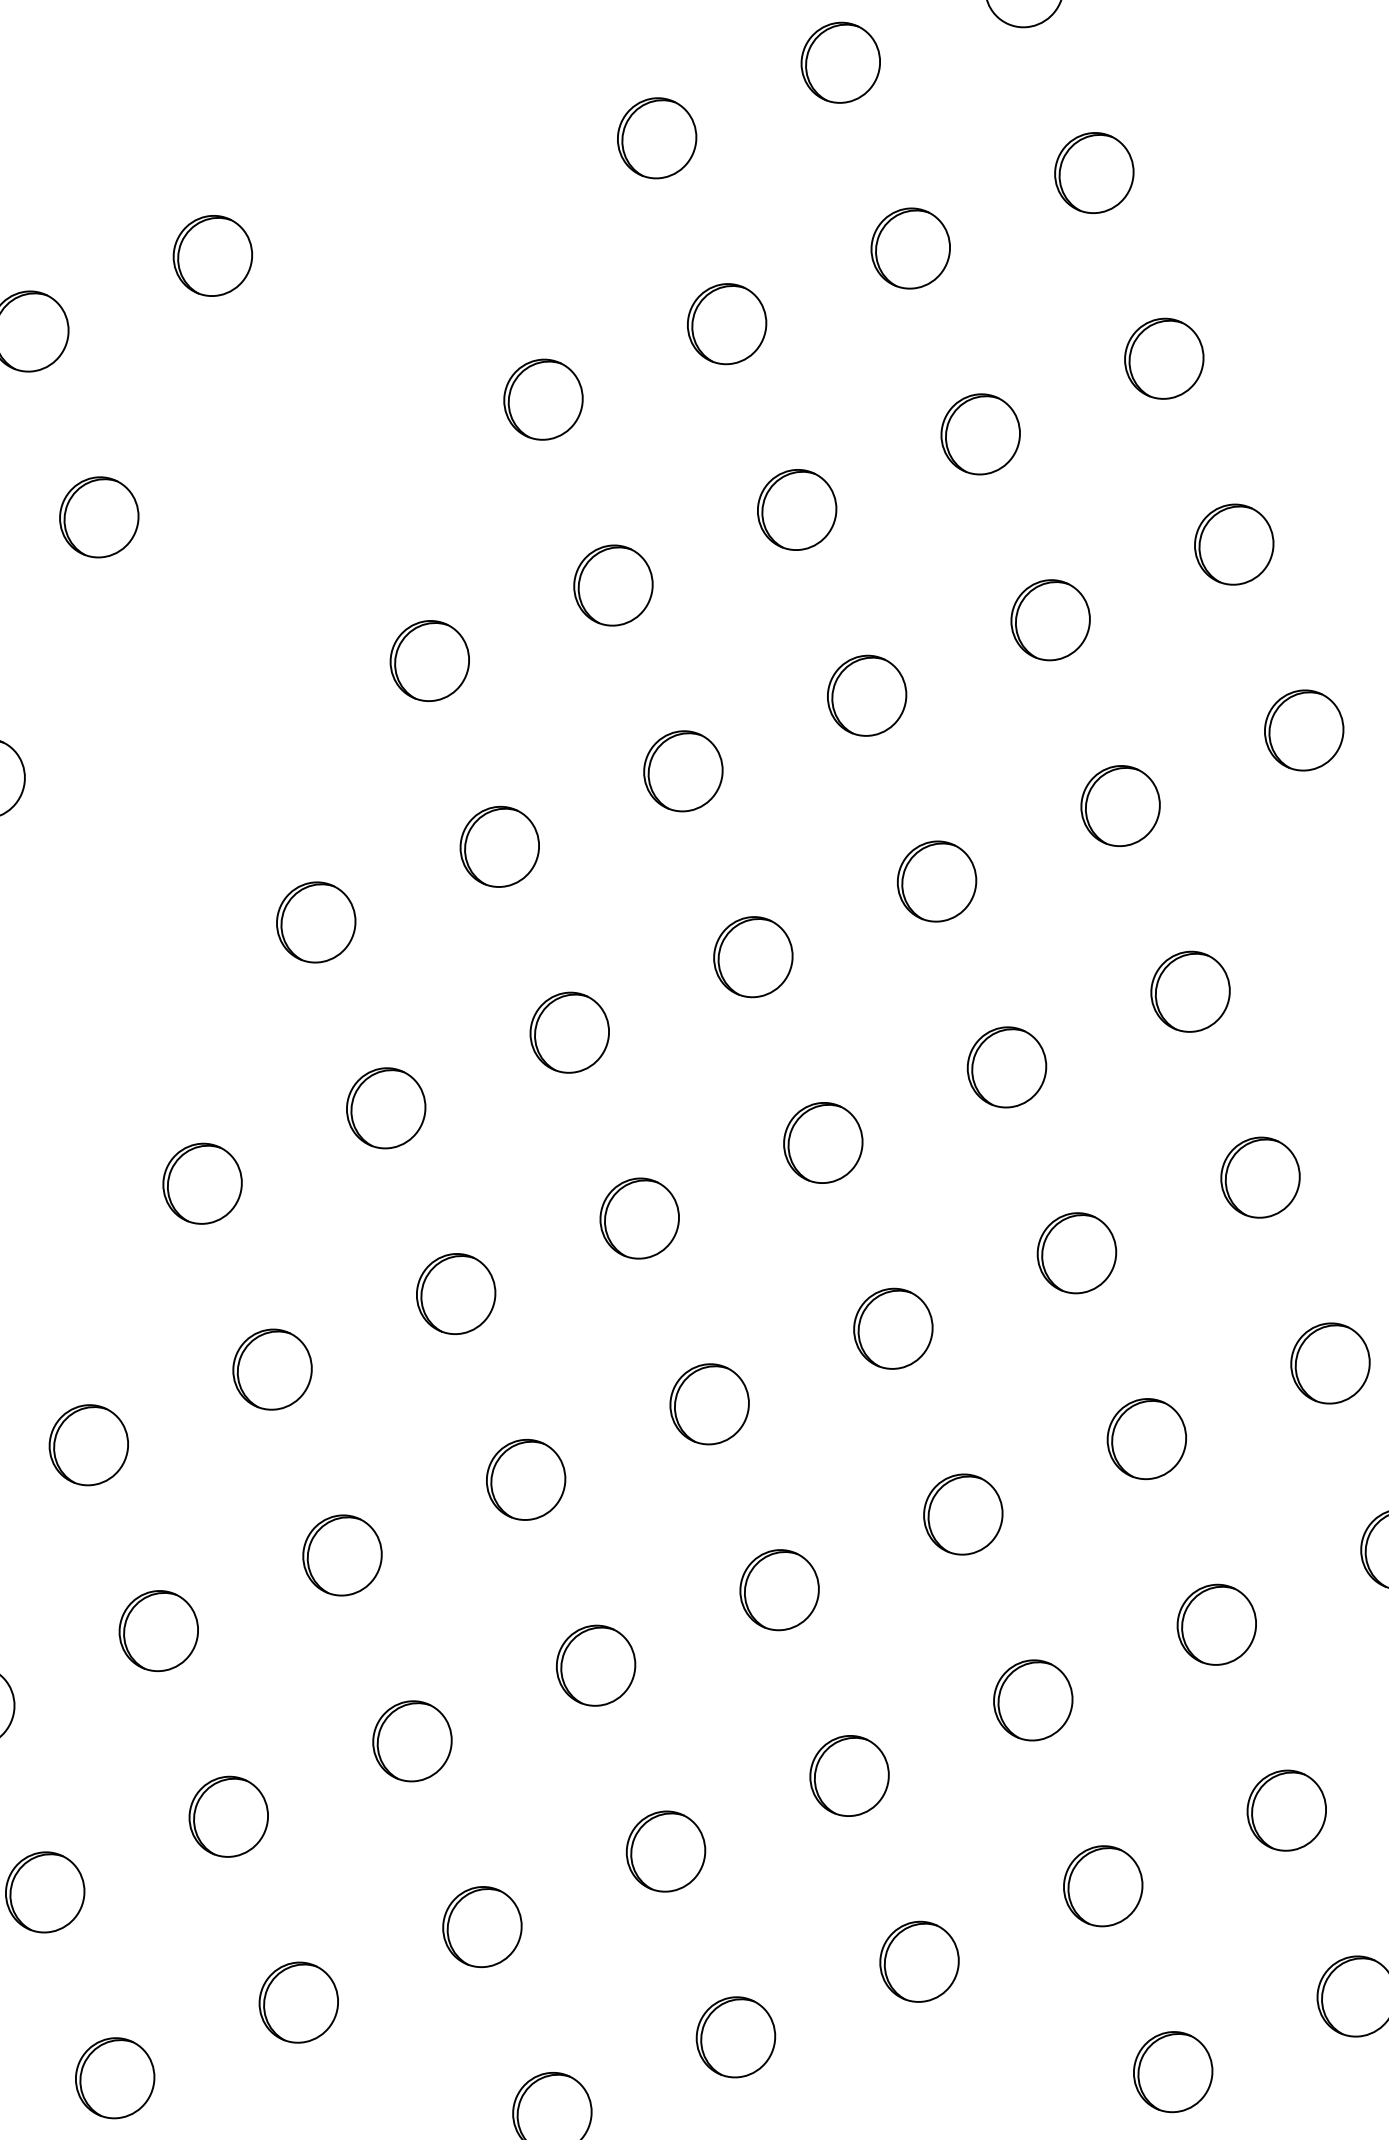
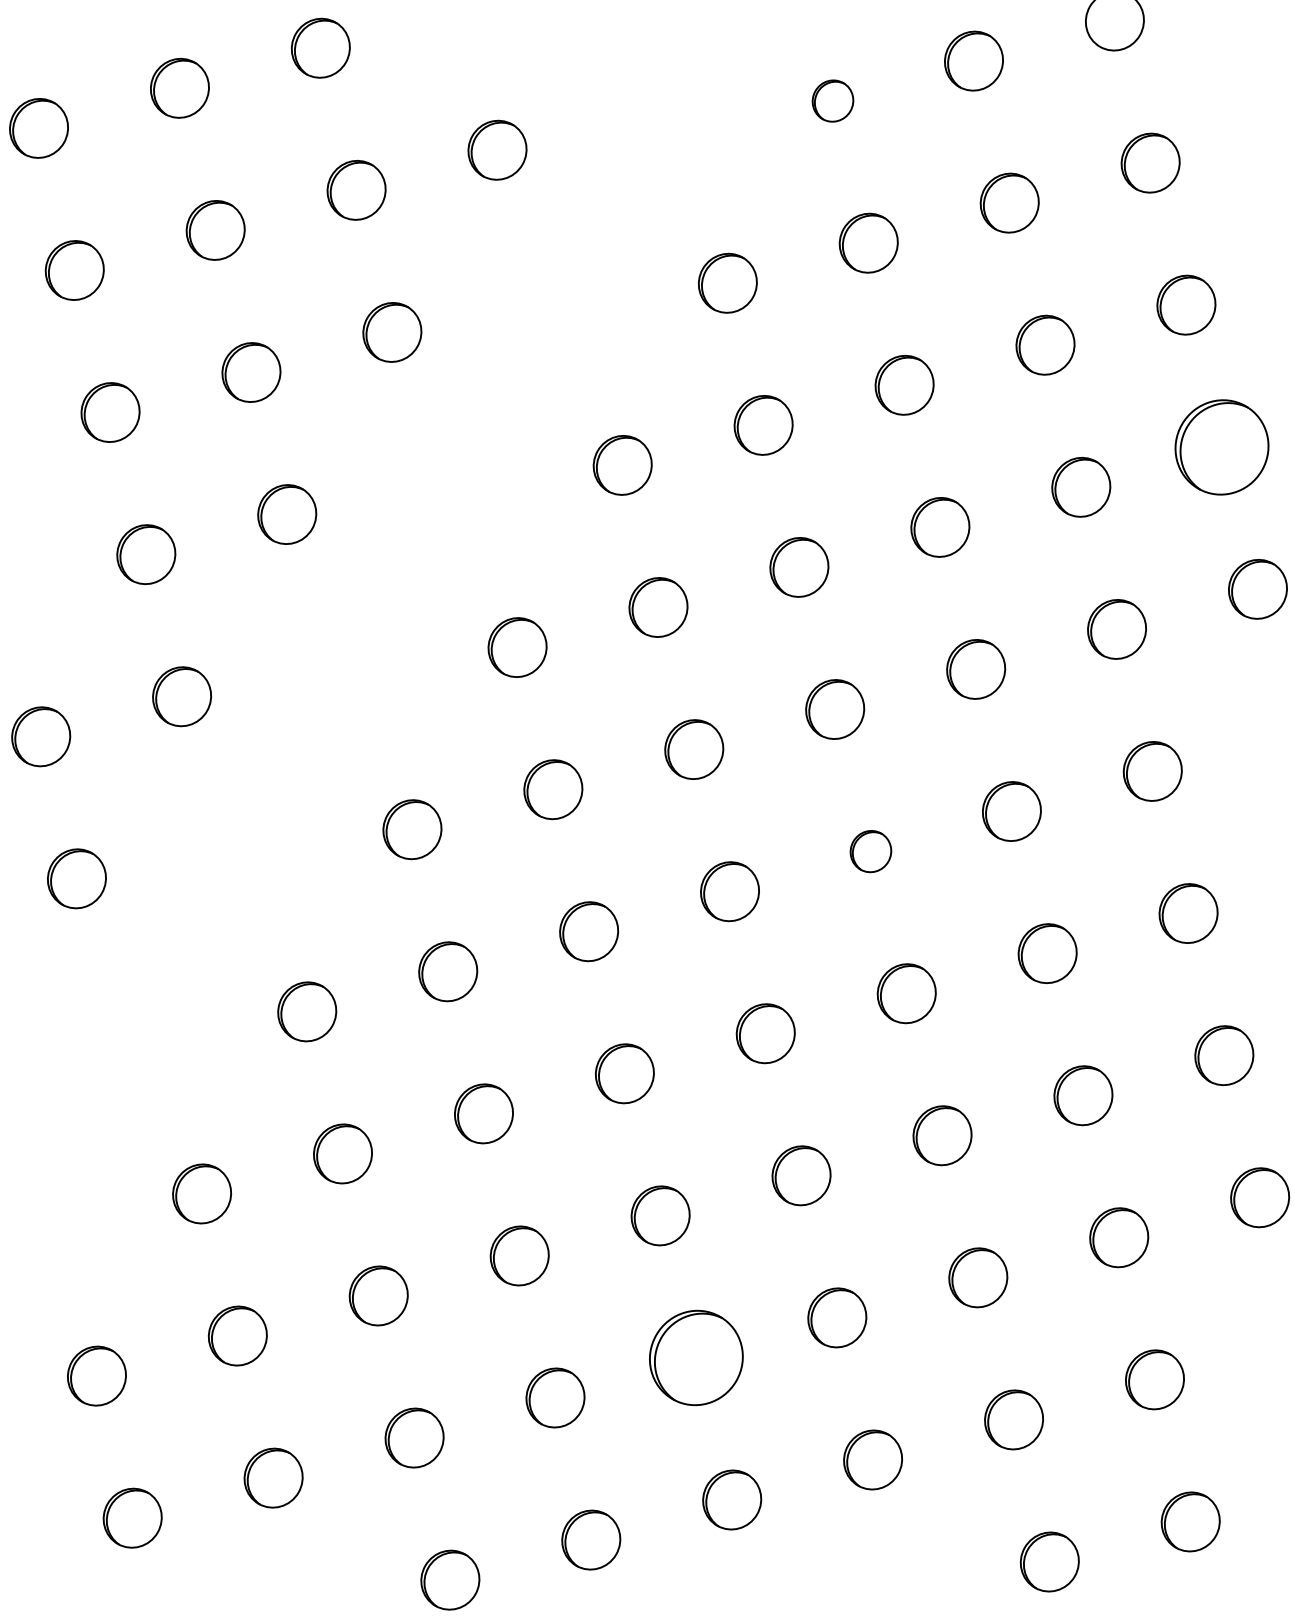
part: (656, 137) -> (832, 100), size x0.7
part: (1234, 543) -> (1222, 446), size x1.6
part: (822, 1142) -> (870, 851), size x0.7
part: (666, 1850) -> (696, 1357), size x1.6

